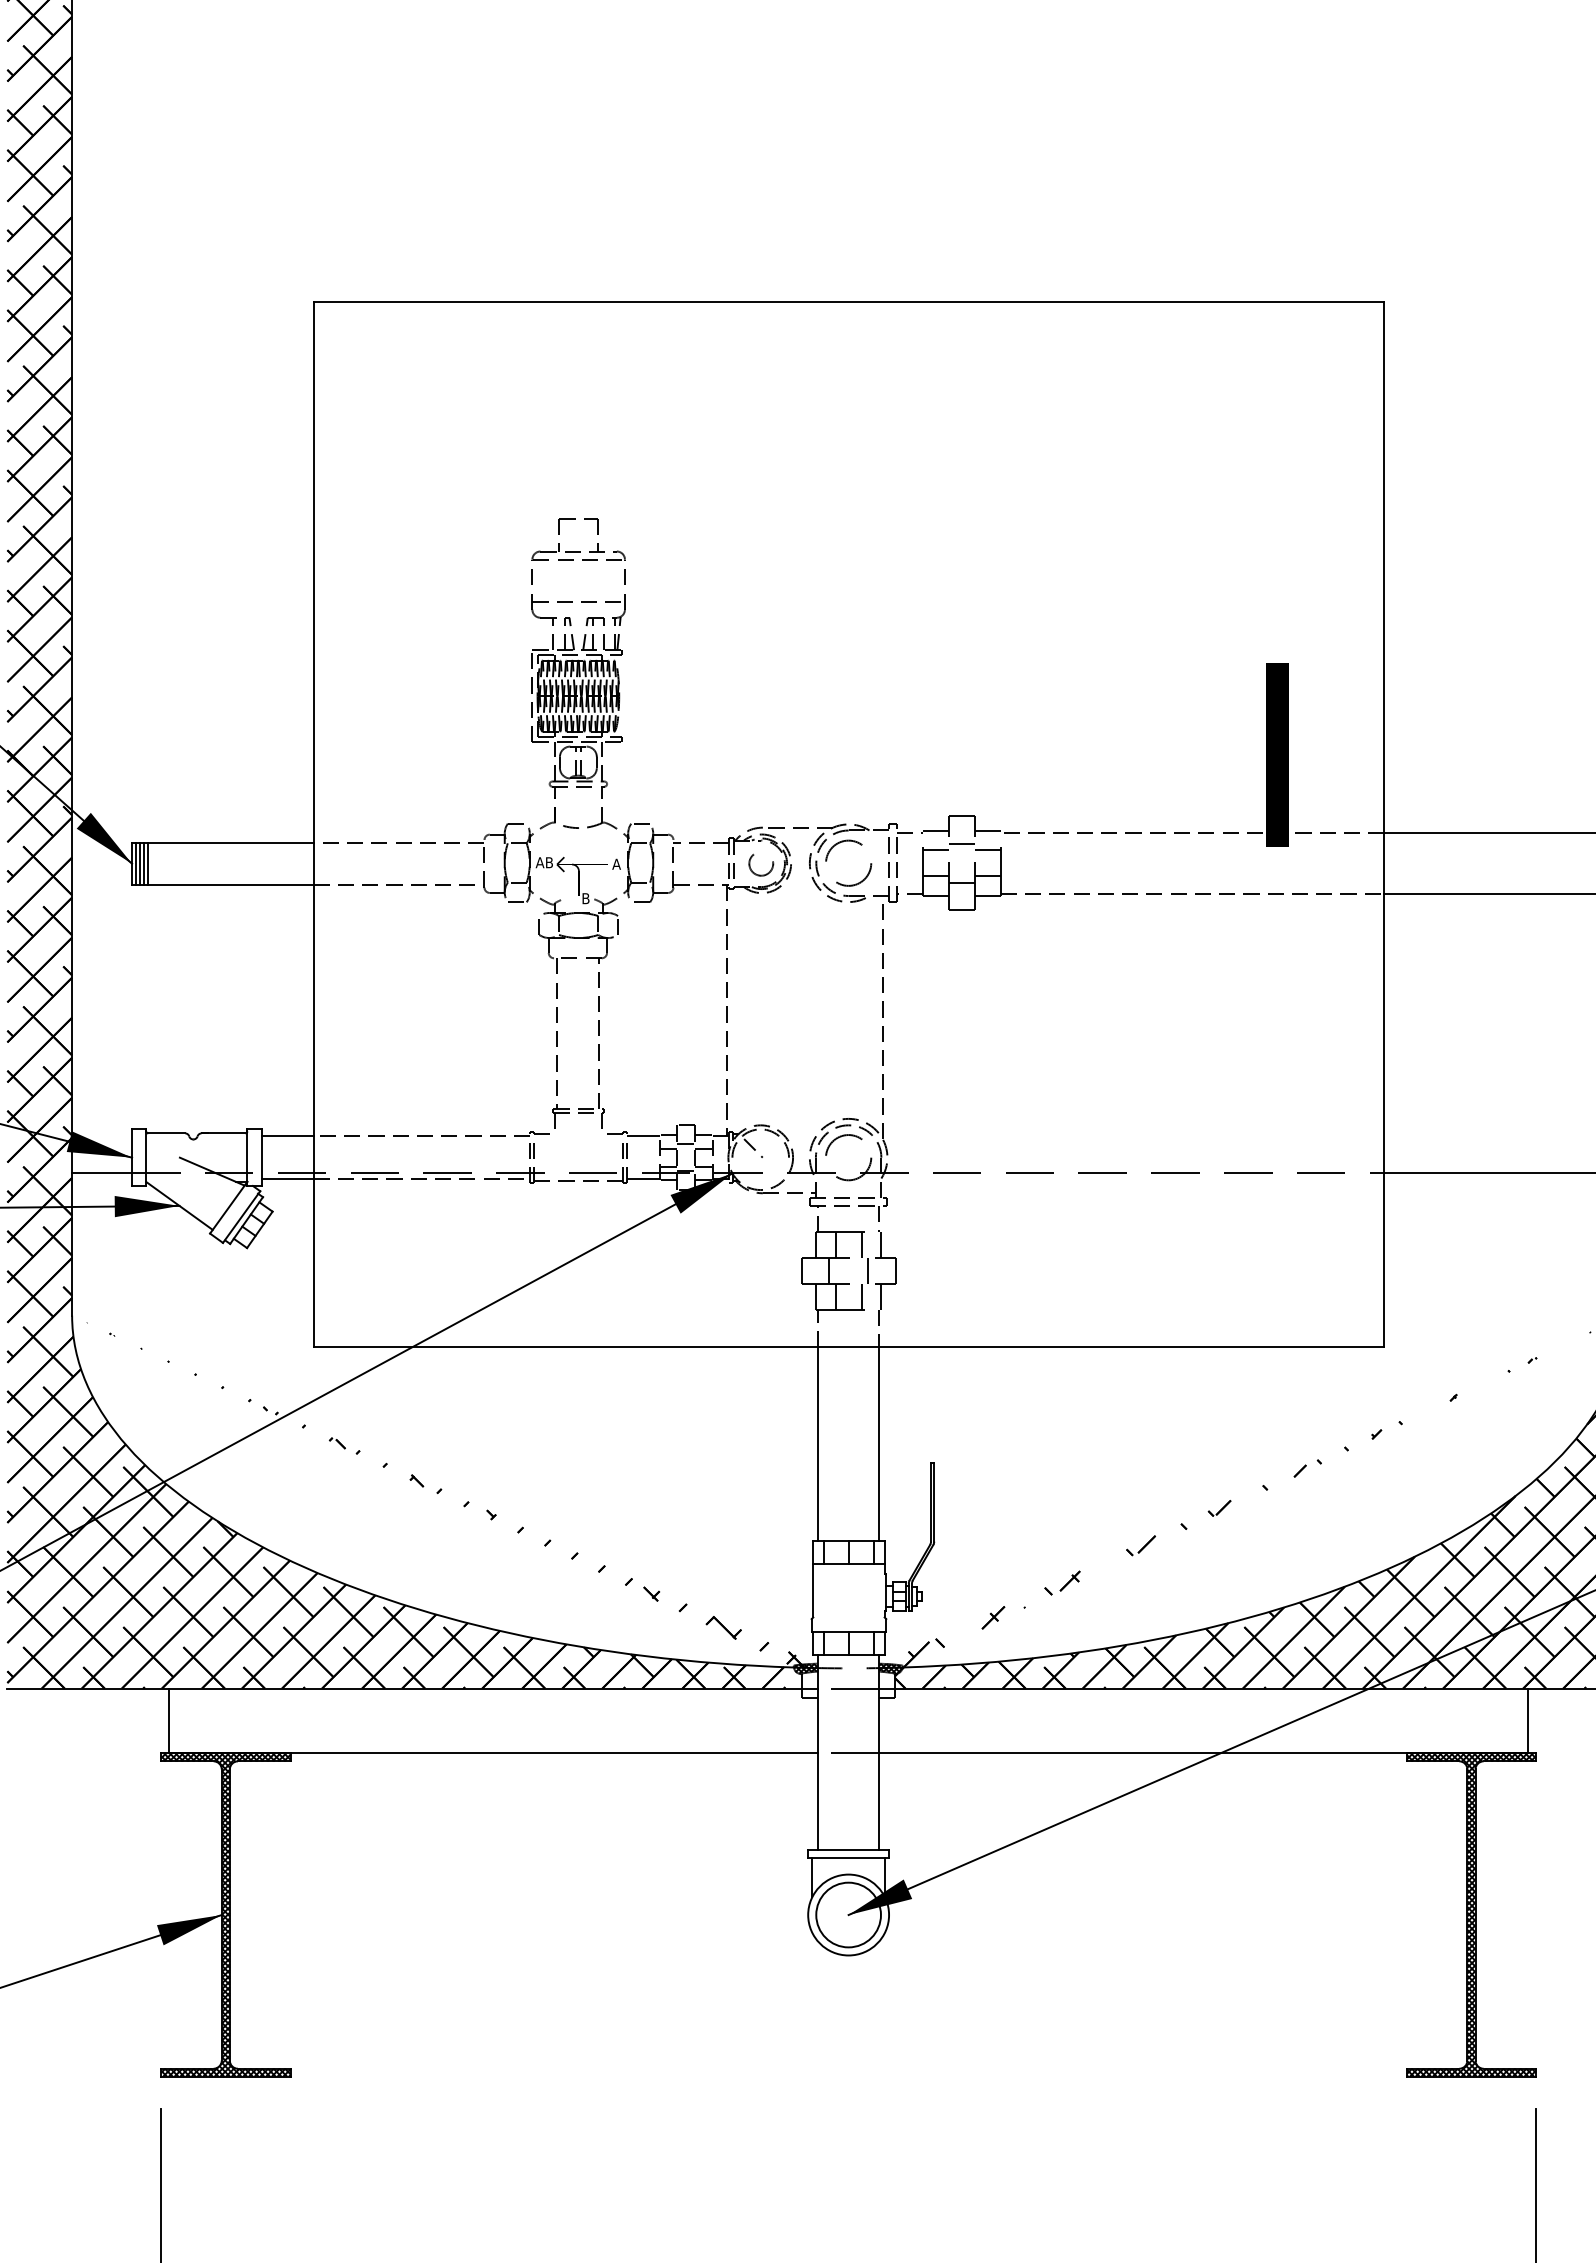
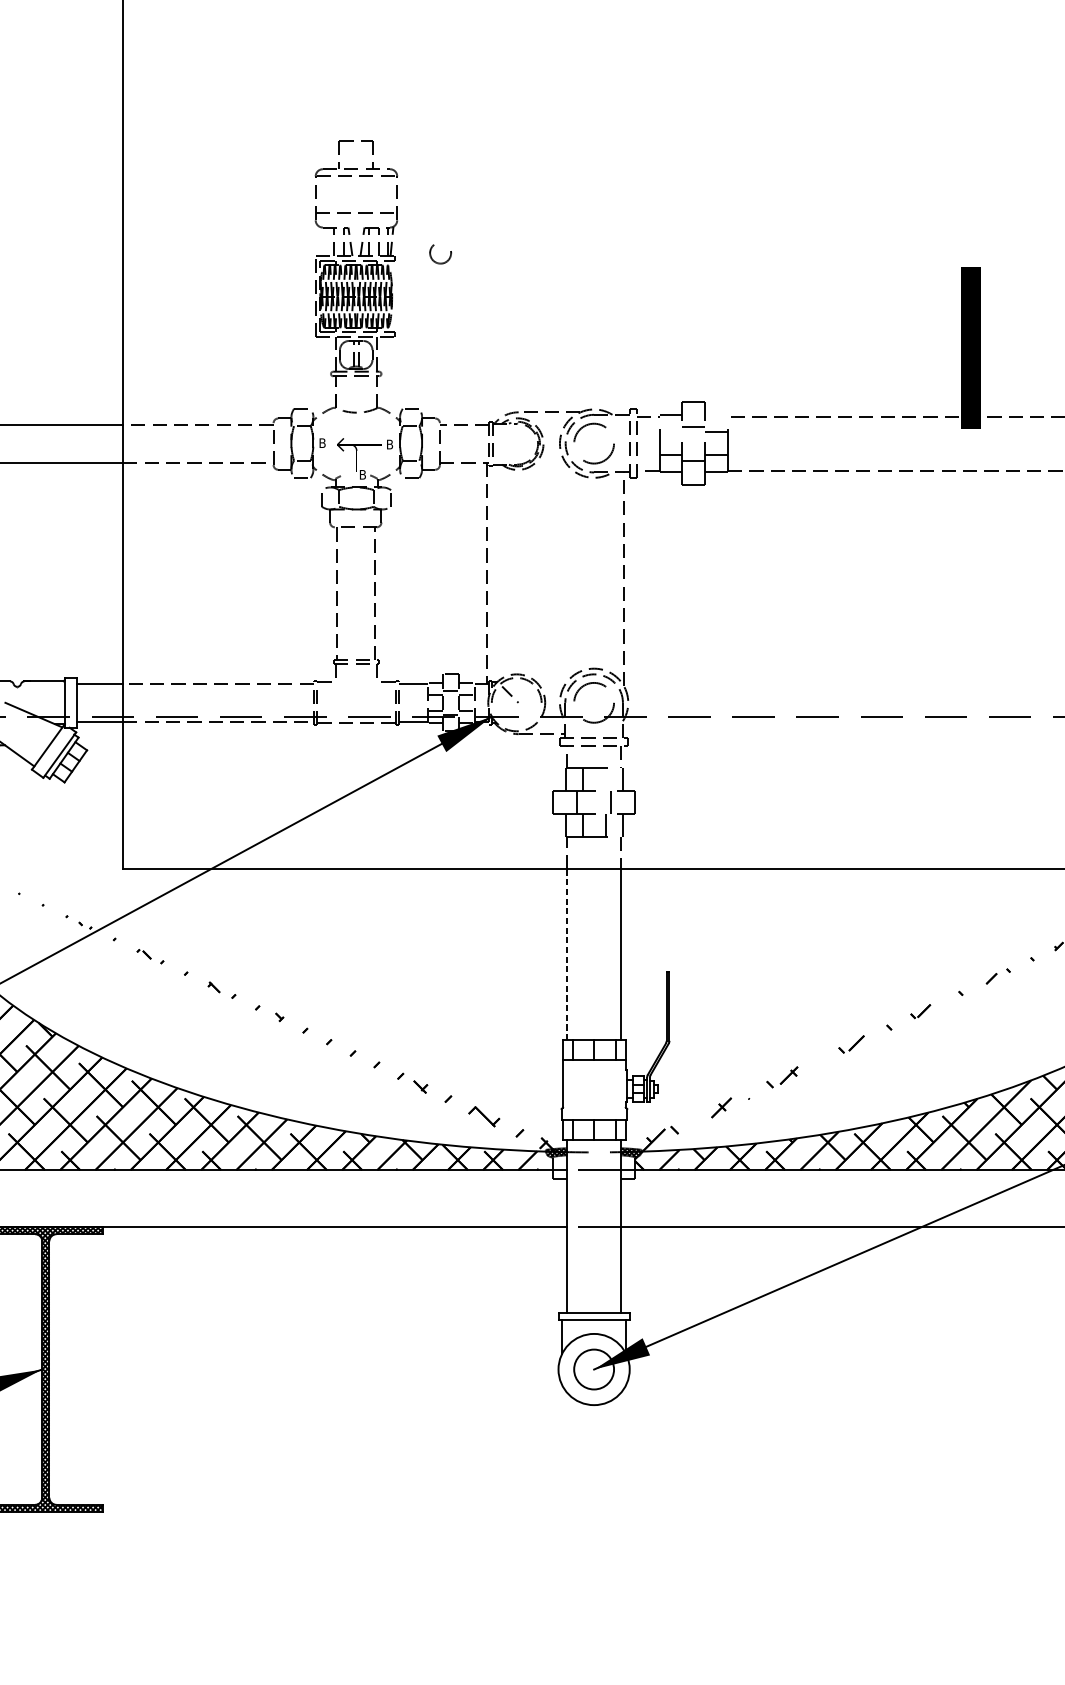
line: (987, 830) -> (716, 414), removed
line: (935, 850) -> (670, 432), removed
text: (543, 862) -> (325, 442), AB -> B
text: (616, 863) -> (389, 443), A -> B
circle: (761, 864) -> (440, 253), moved
line: (861, 1244) -> (605, 779), removed
line: (817, 1443) -> (566, 954), solid -> dashed
circle: (848, 1914) -> (594, 1369), size x0.7

